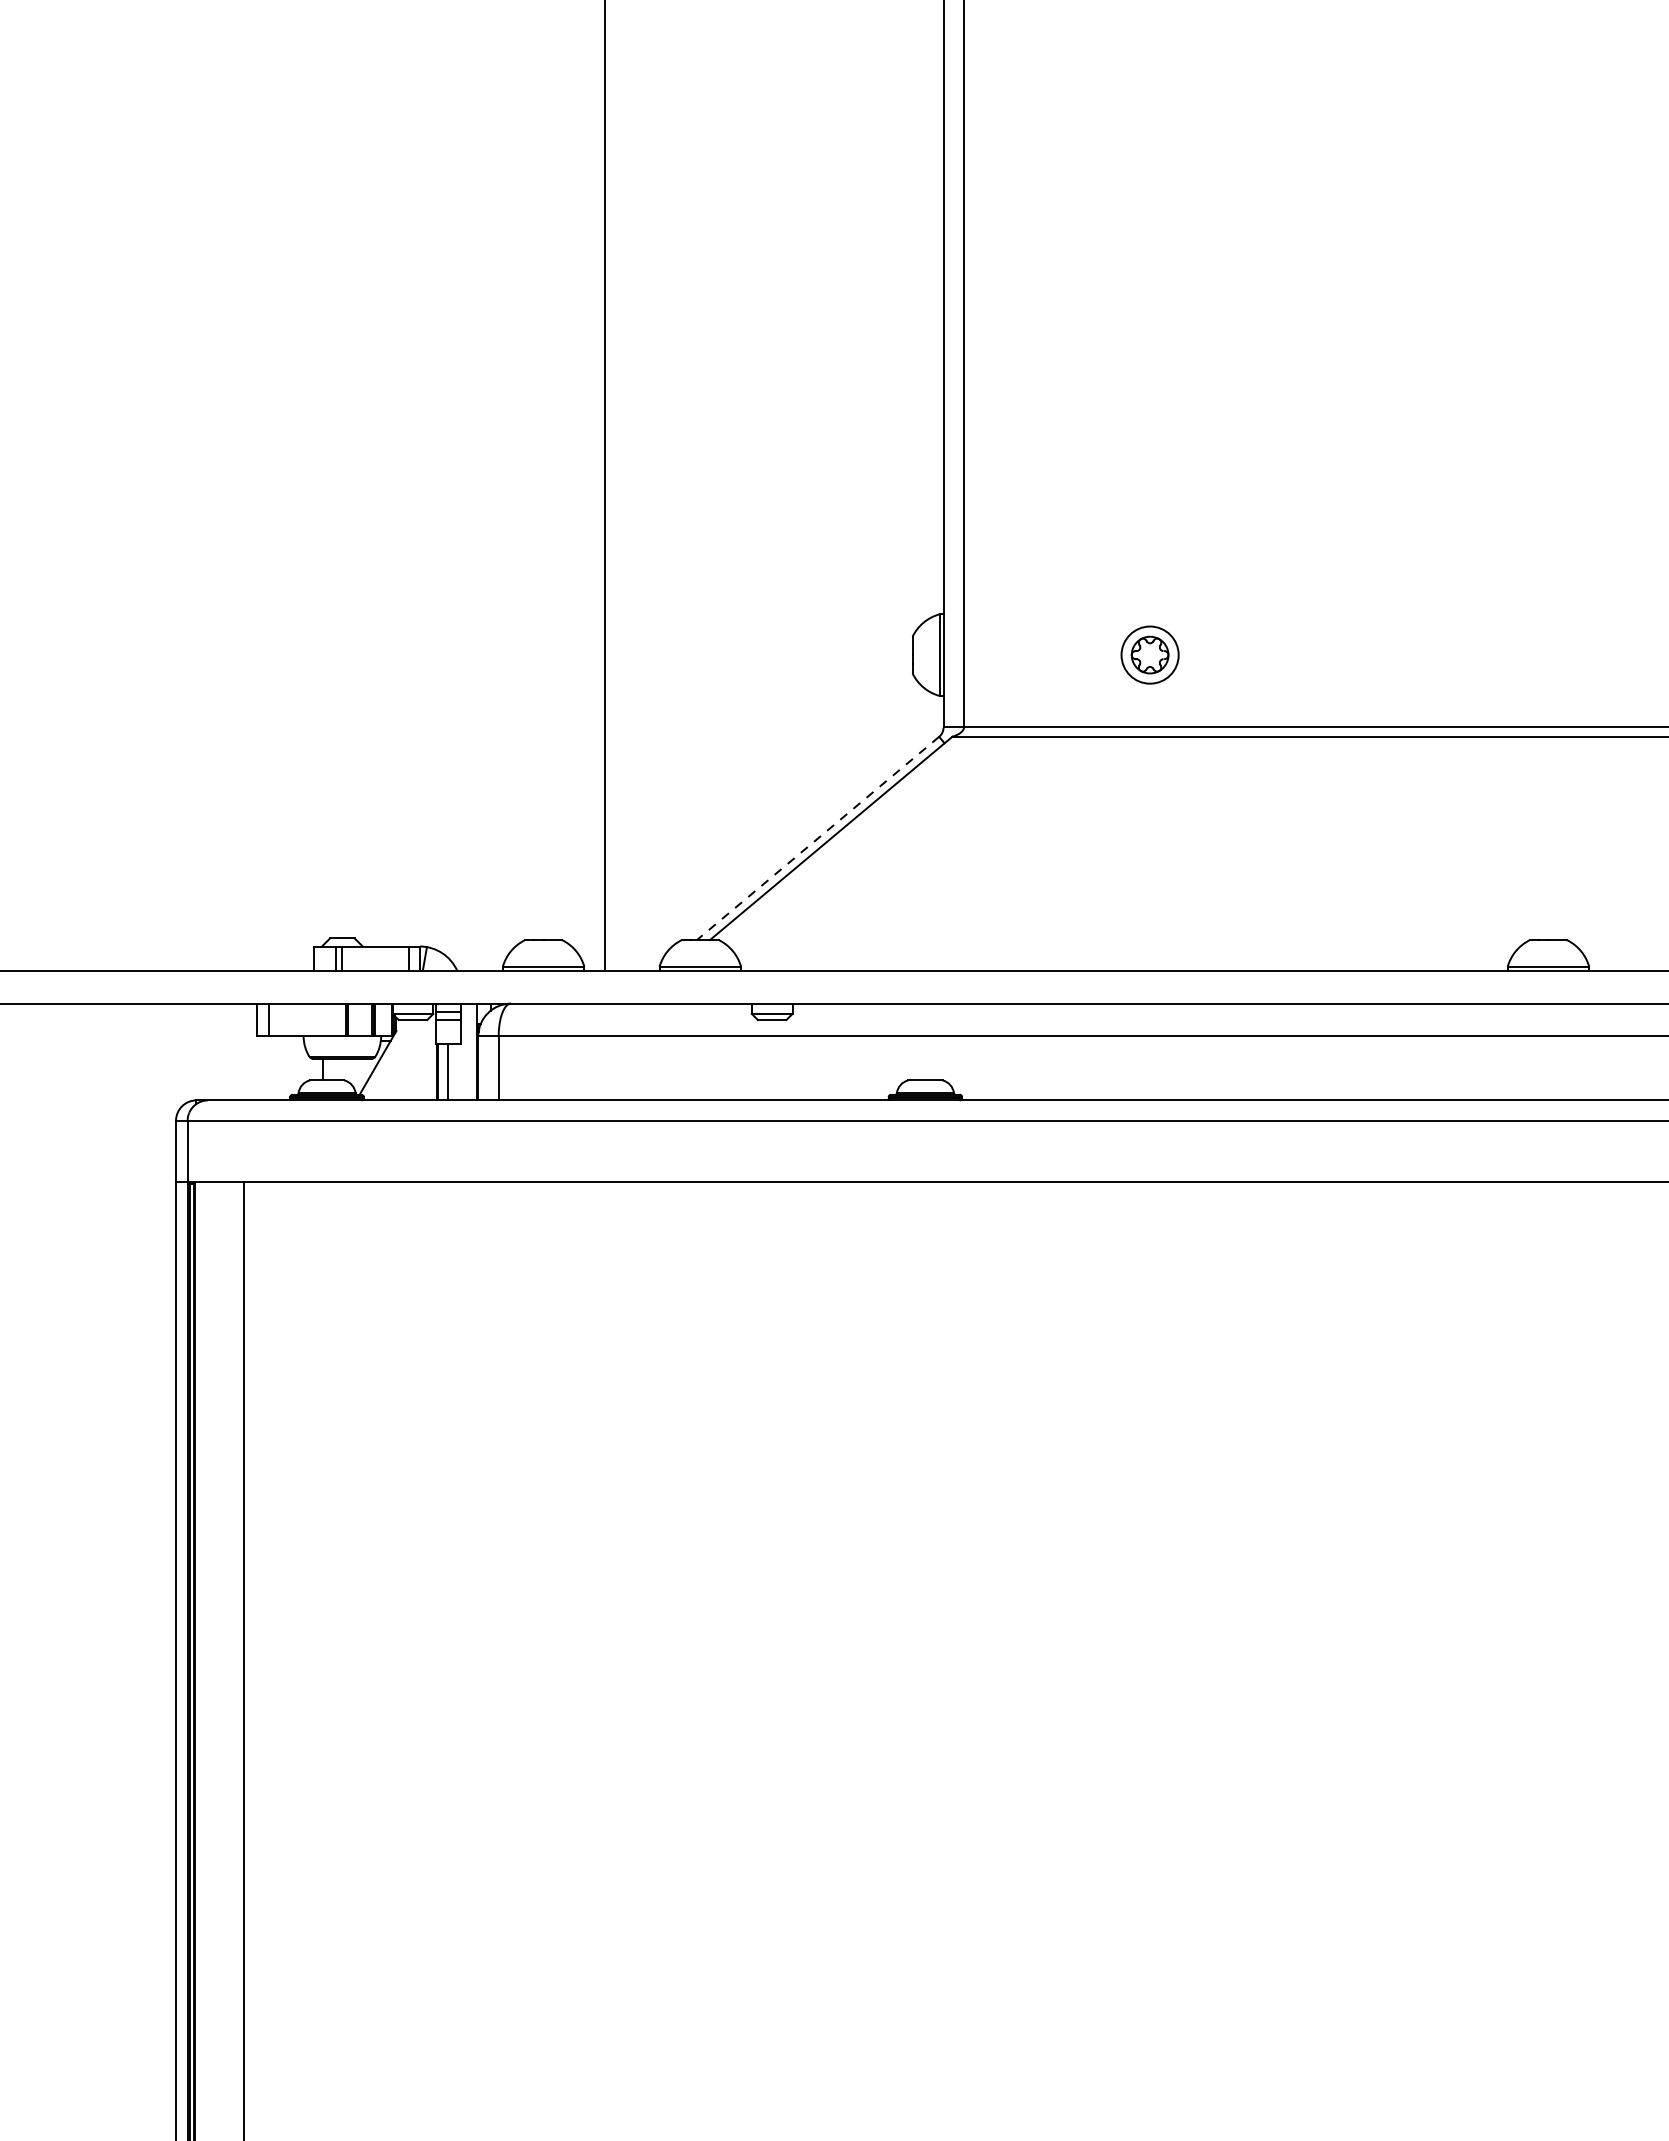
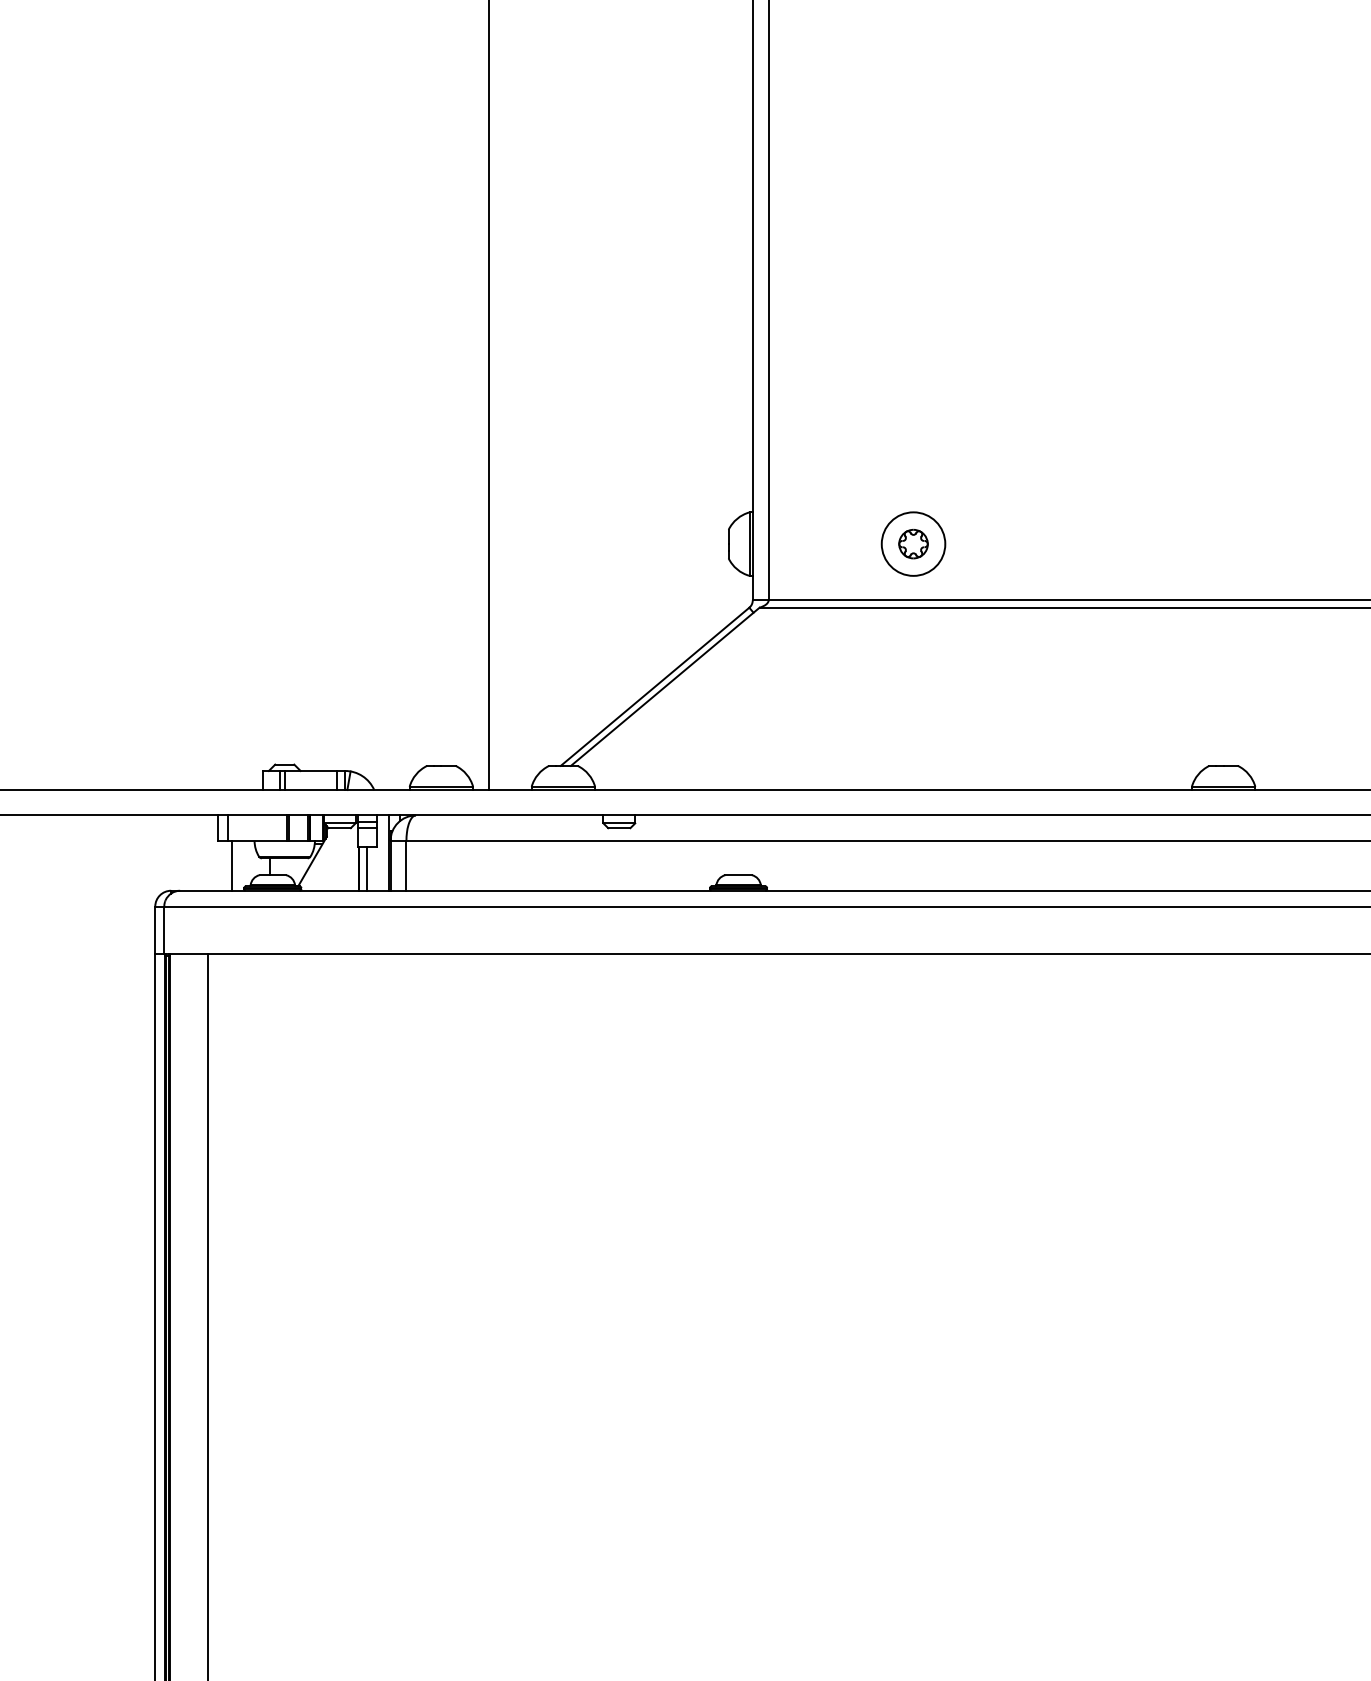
circle: (1150, 654) -> (913, 543), size x1.43
line: (817, 839) -> (654, 687), dashed -> solid
line: (273, 1067) -> (231, 865), added

